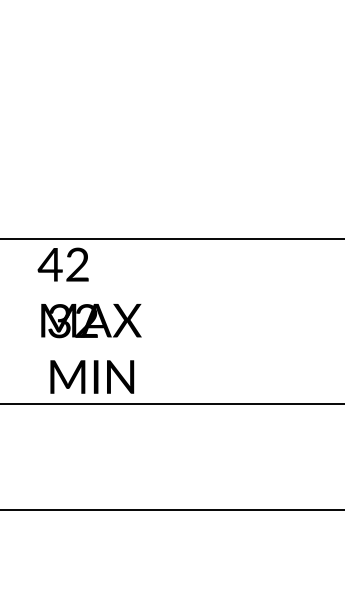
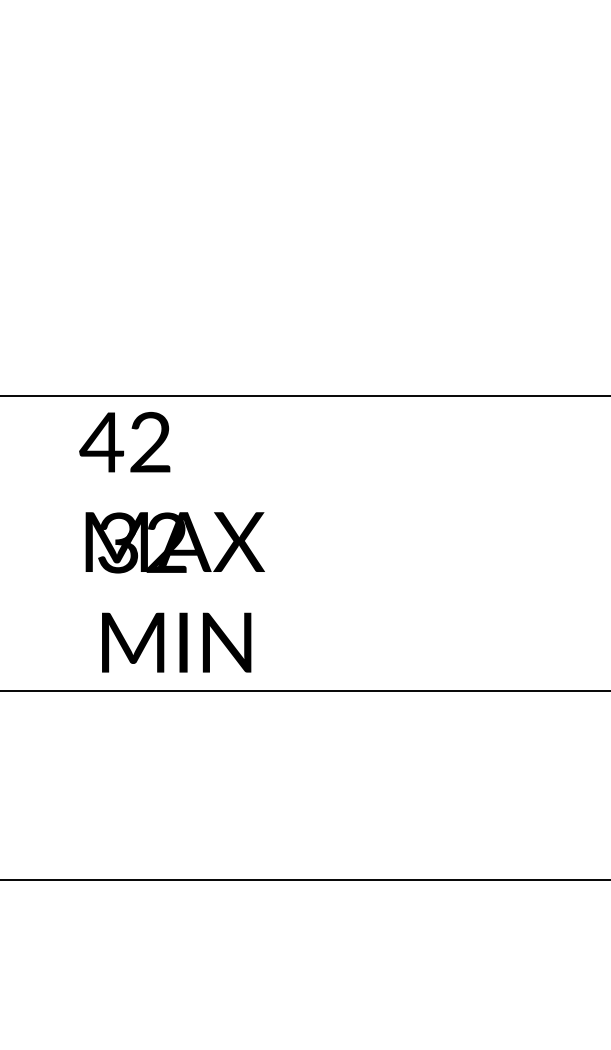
text: (89, 320) -> (171, 541), moved

